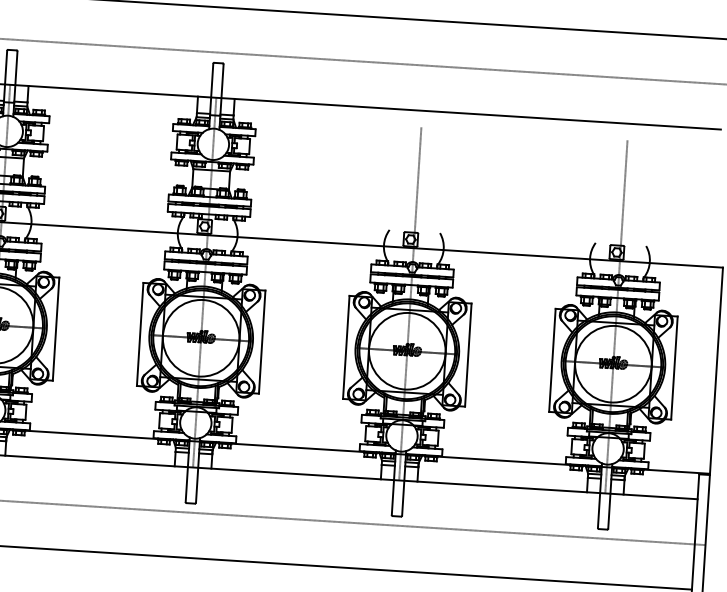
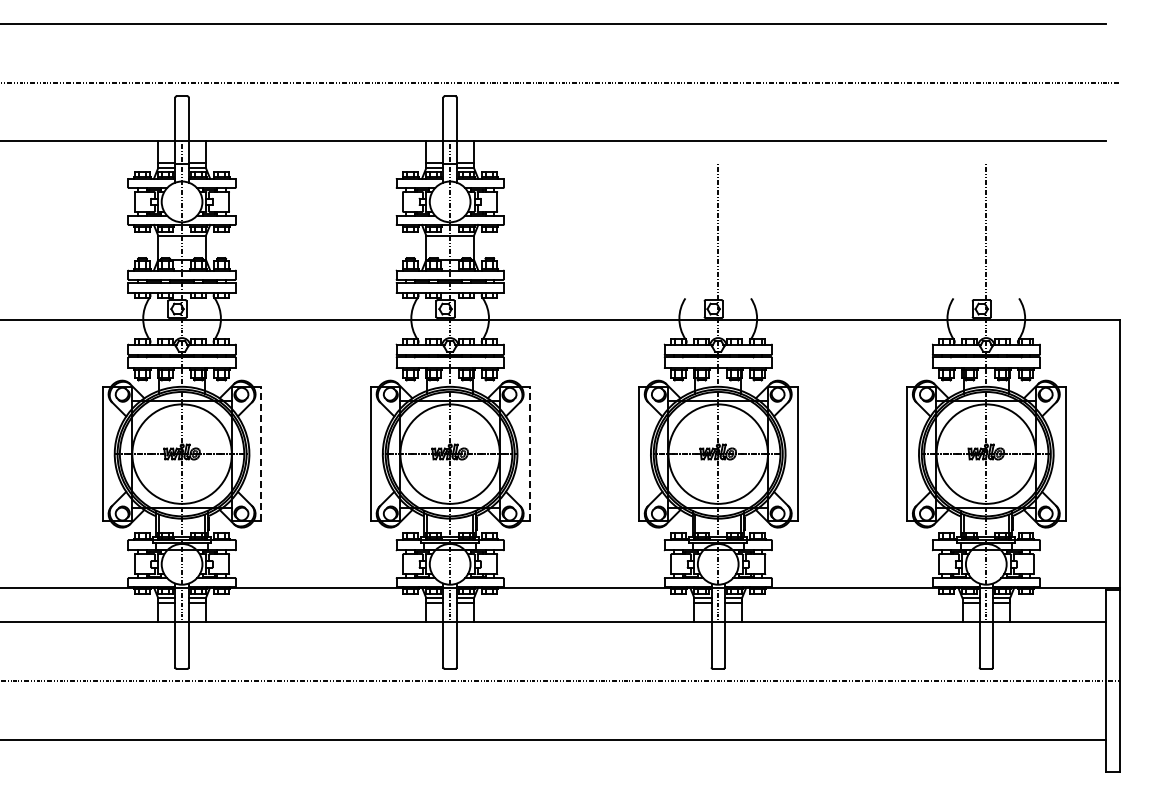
line: (56, 328) -> (261, 453), solid -> dashed
line: (262, 341) -> (529, 453), solid -> dashed

